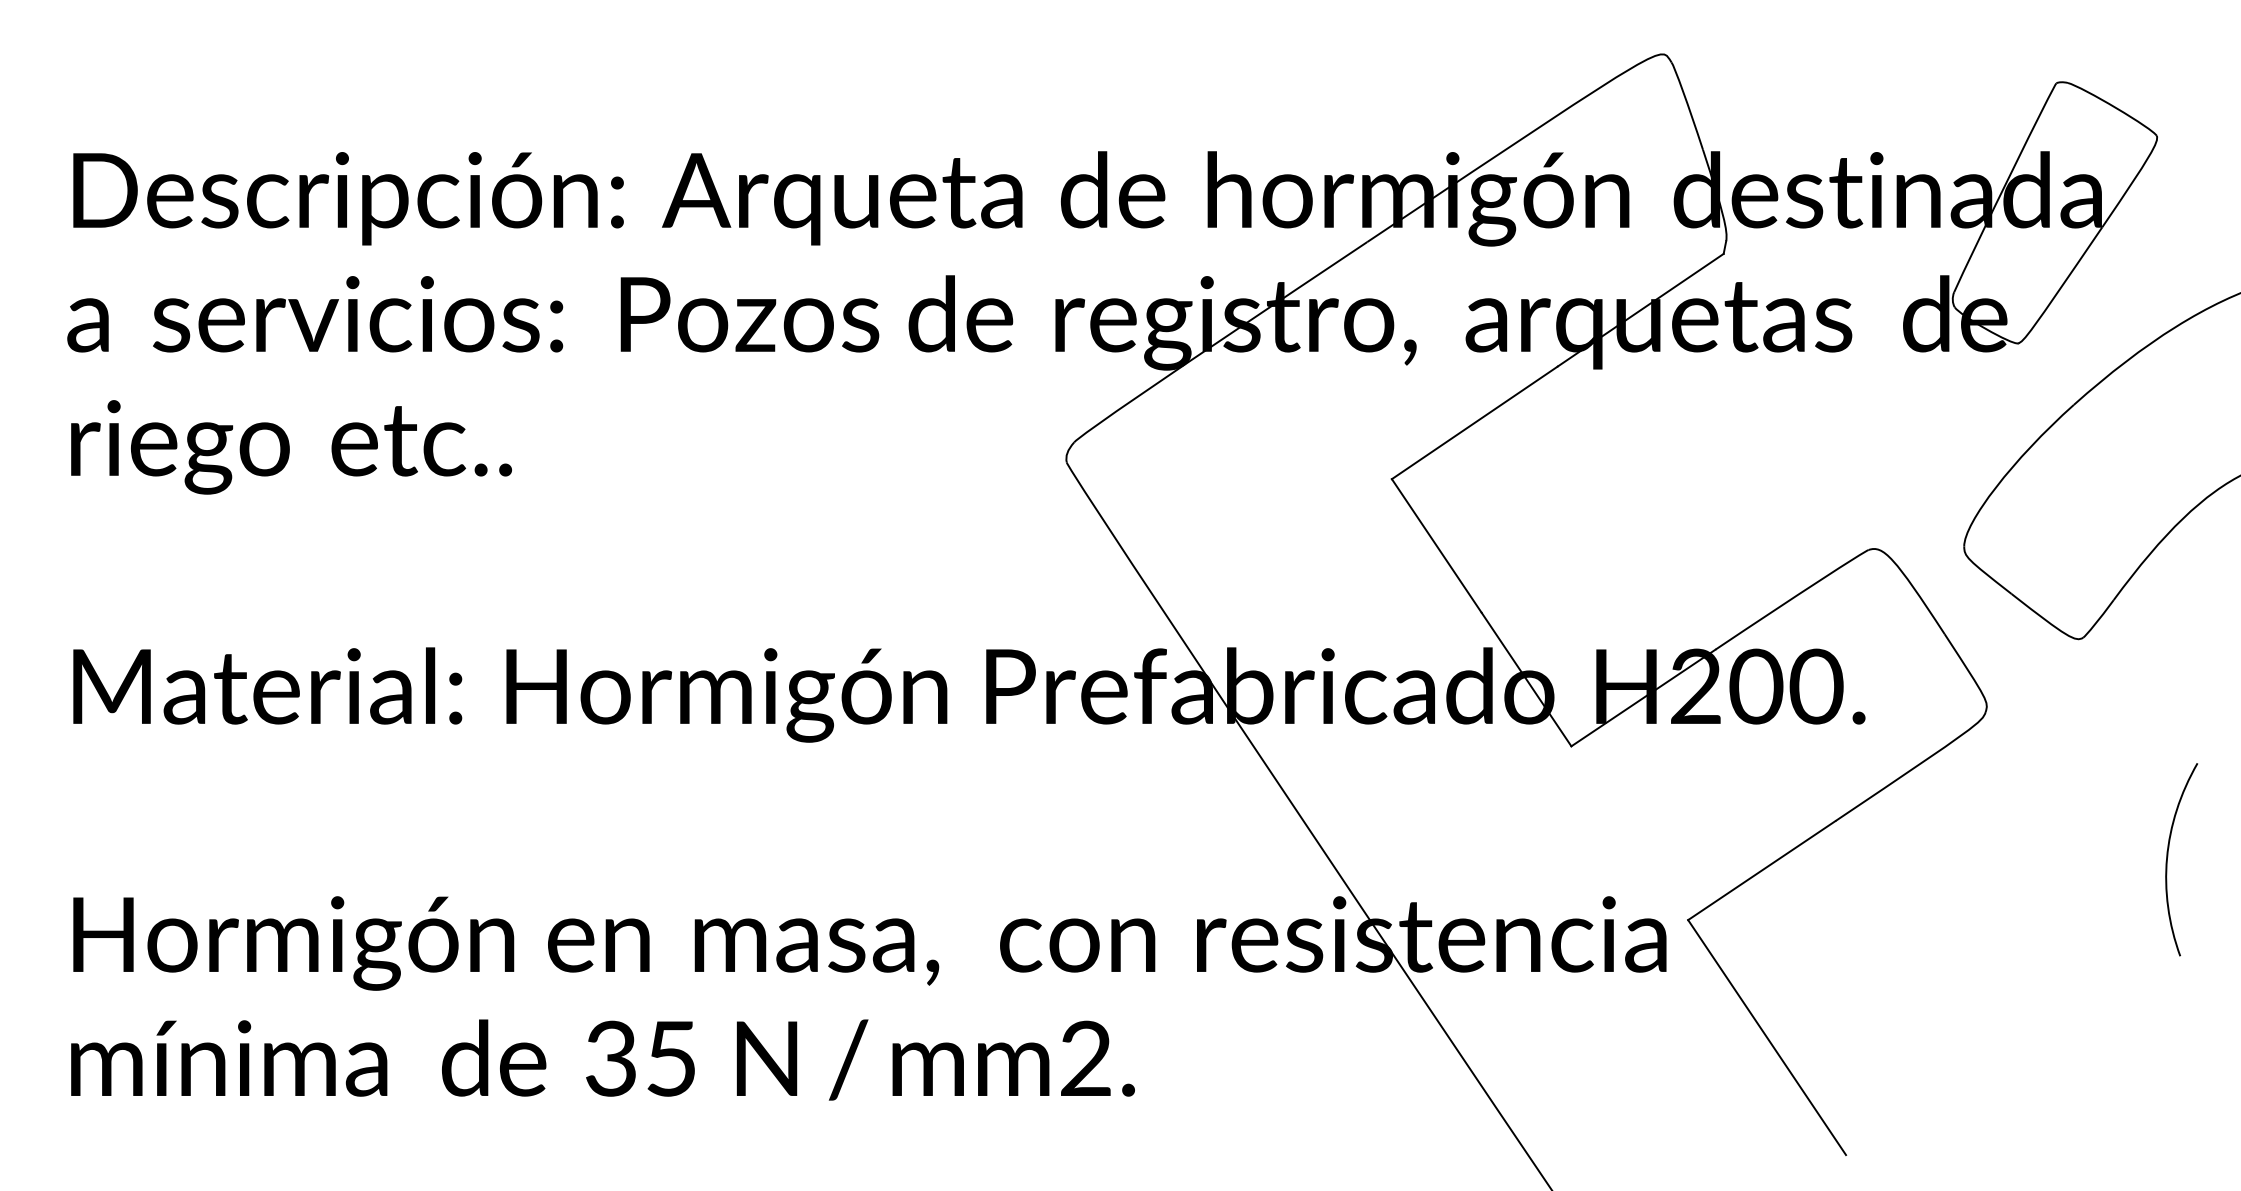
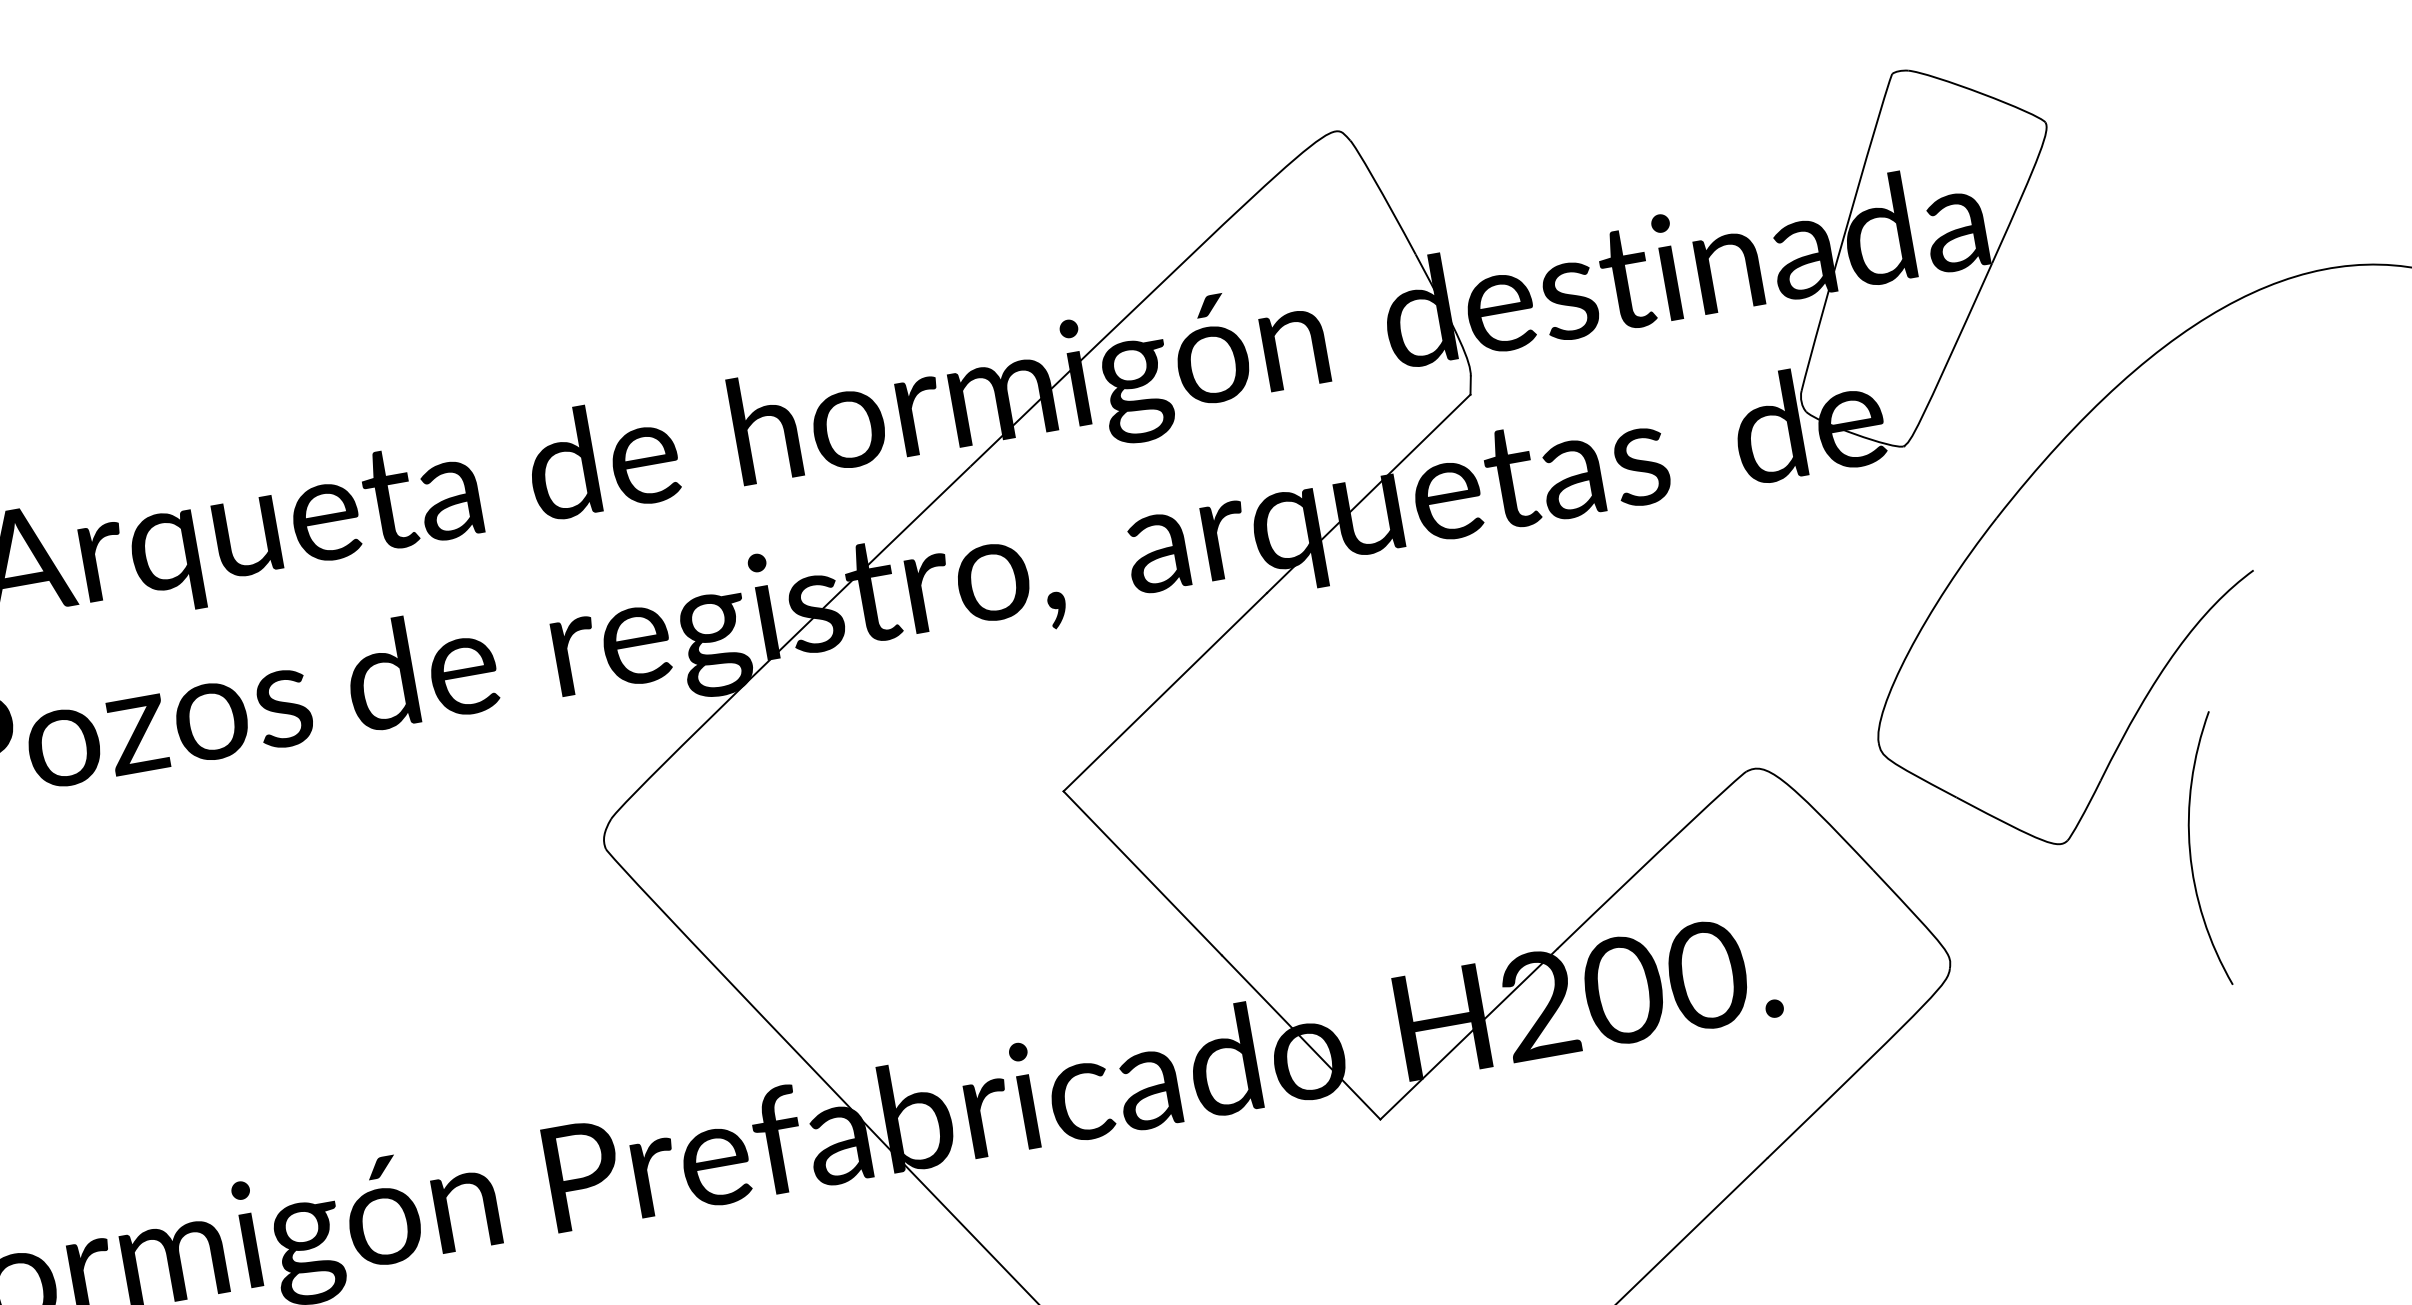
curve: (2168, 857) -> (2191, 849), moved

